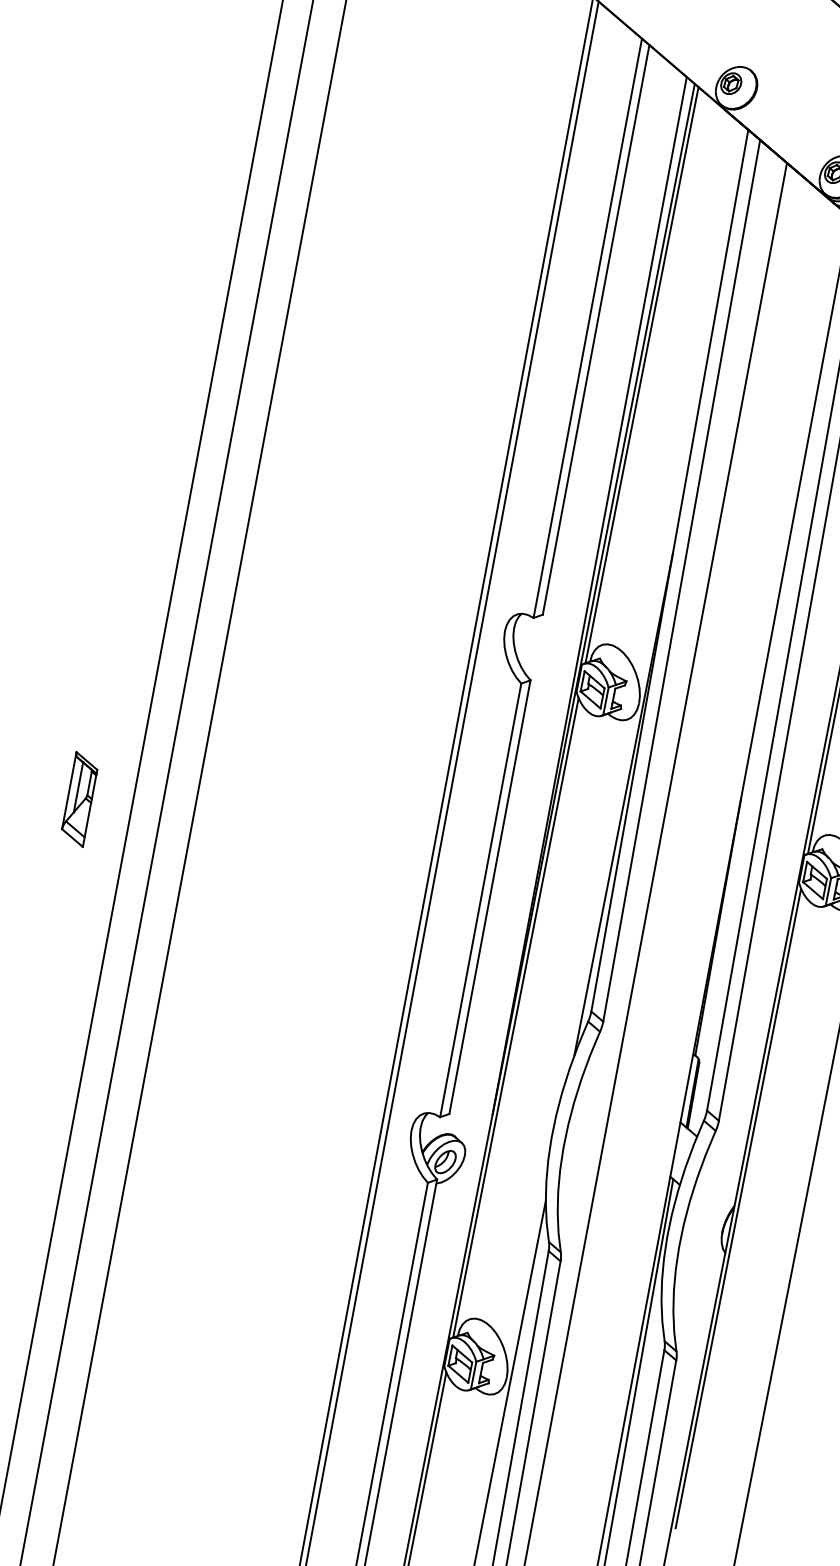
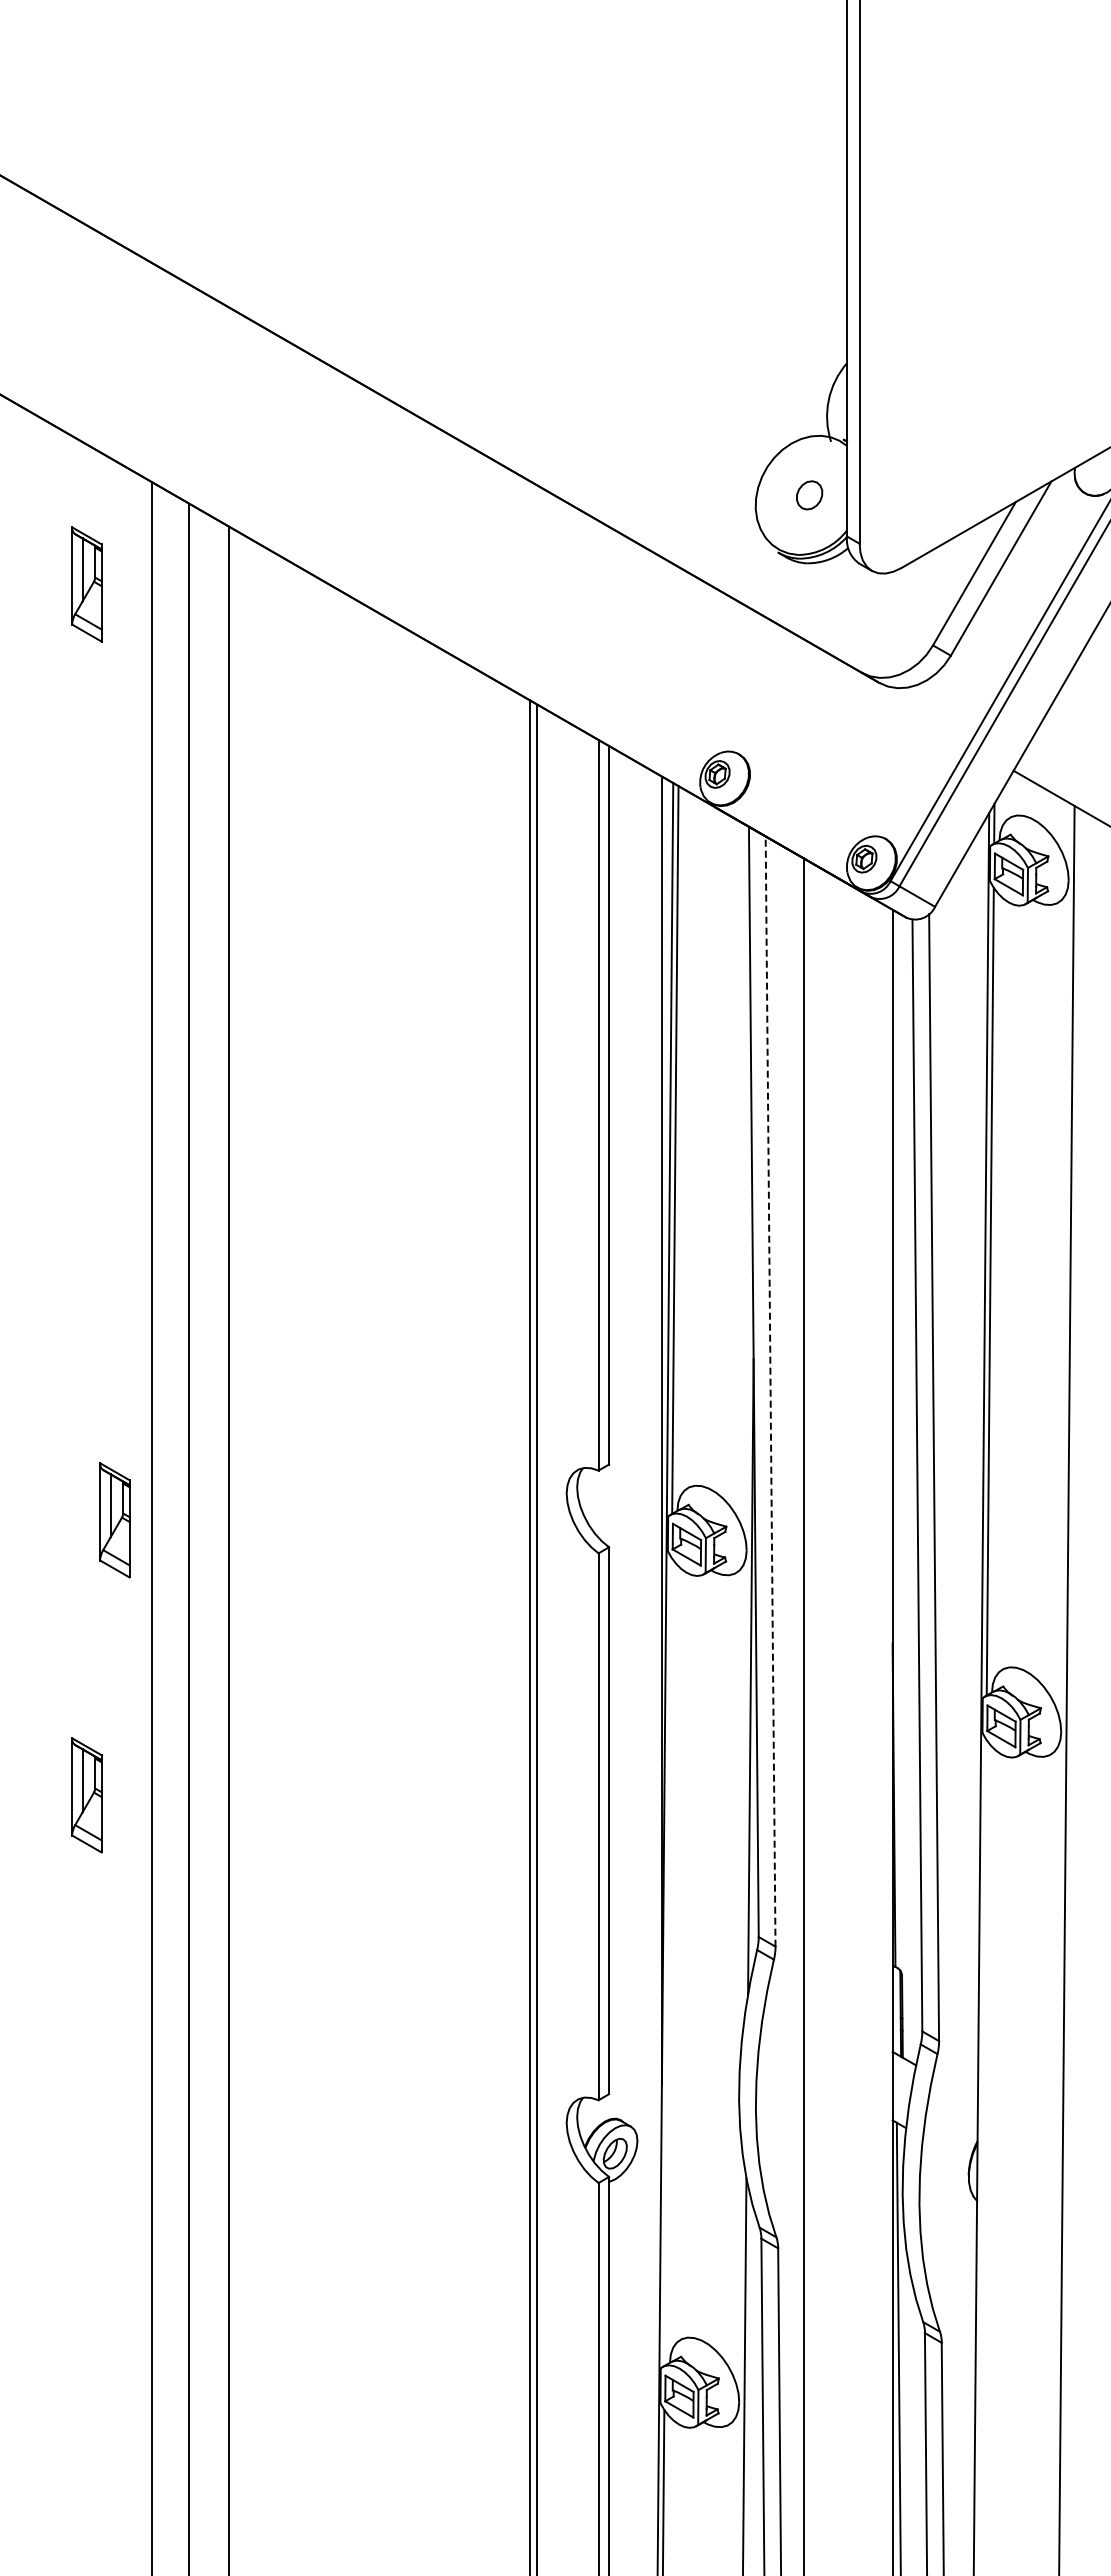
line: (681, 580) -> (770, 1391), solid -> dashed
part: (142, 585) -> (114, 1520), added
line: (515, 1017) -> (667, 1961), removed
line: (738, 1208) -> (982, 2143), removed

